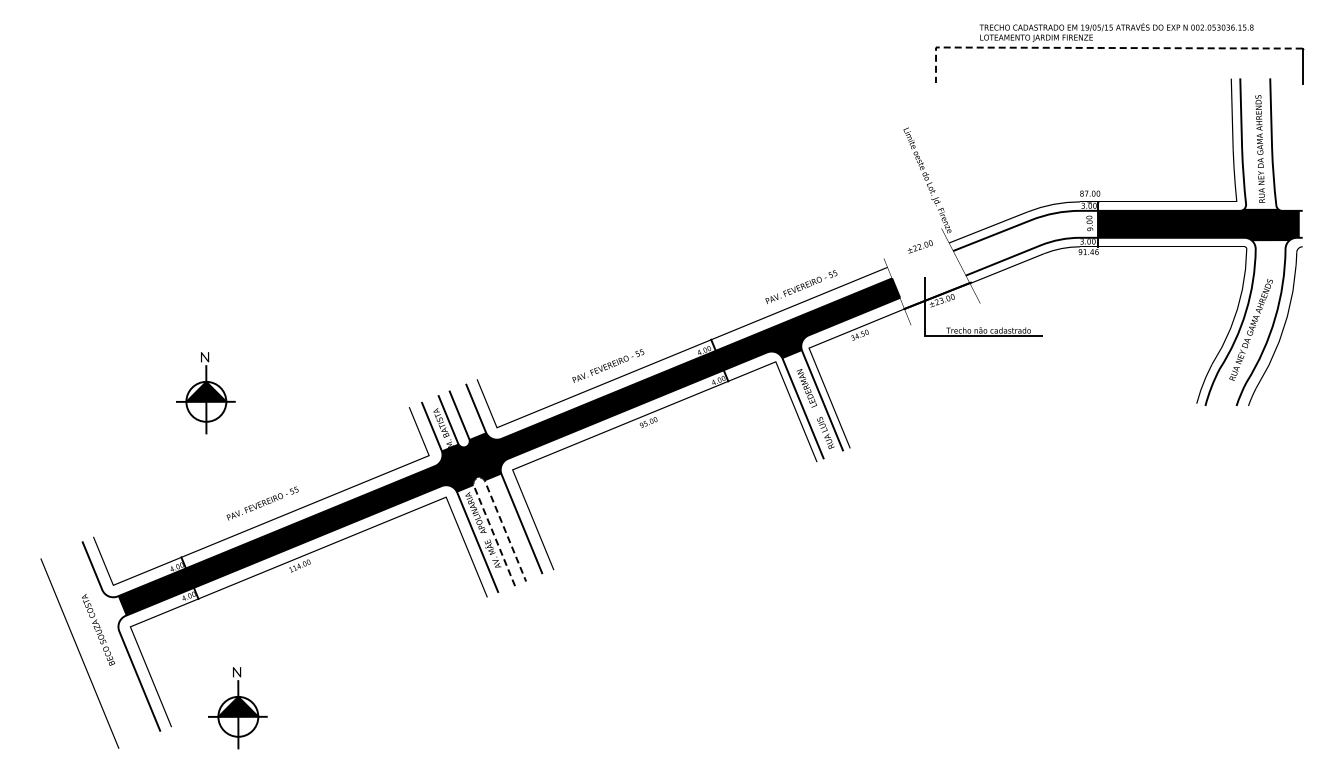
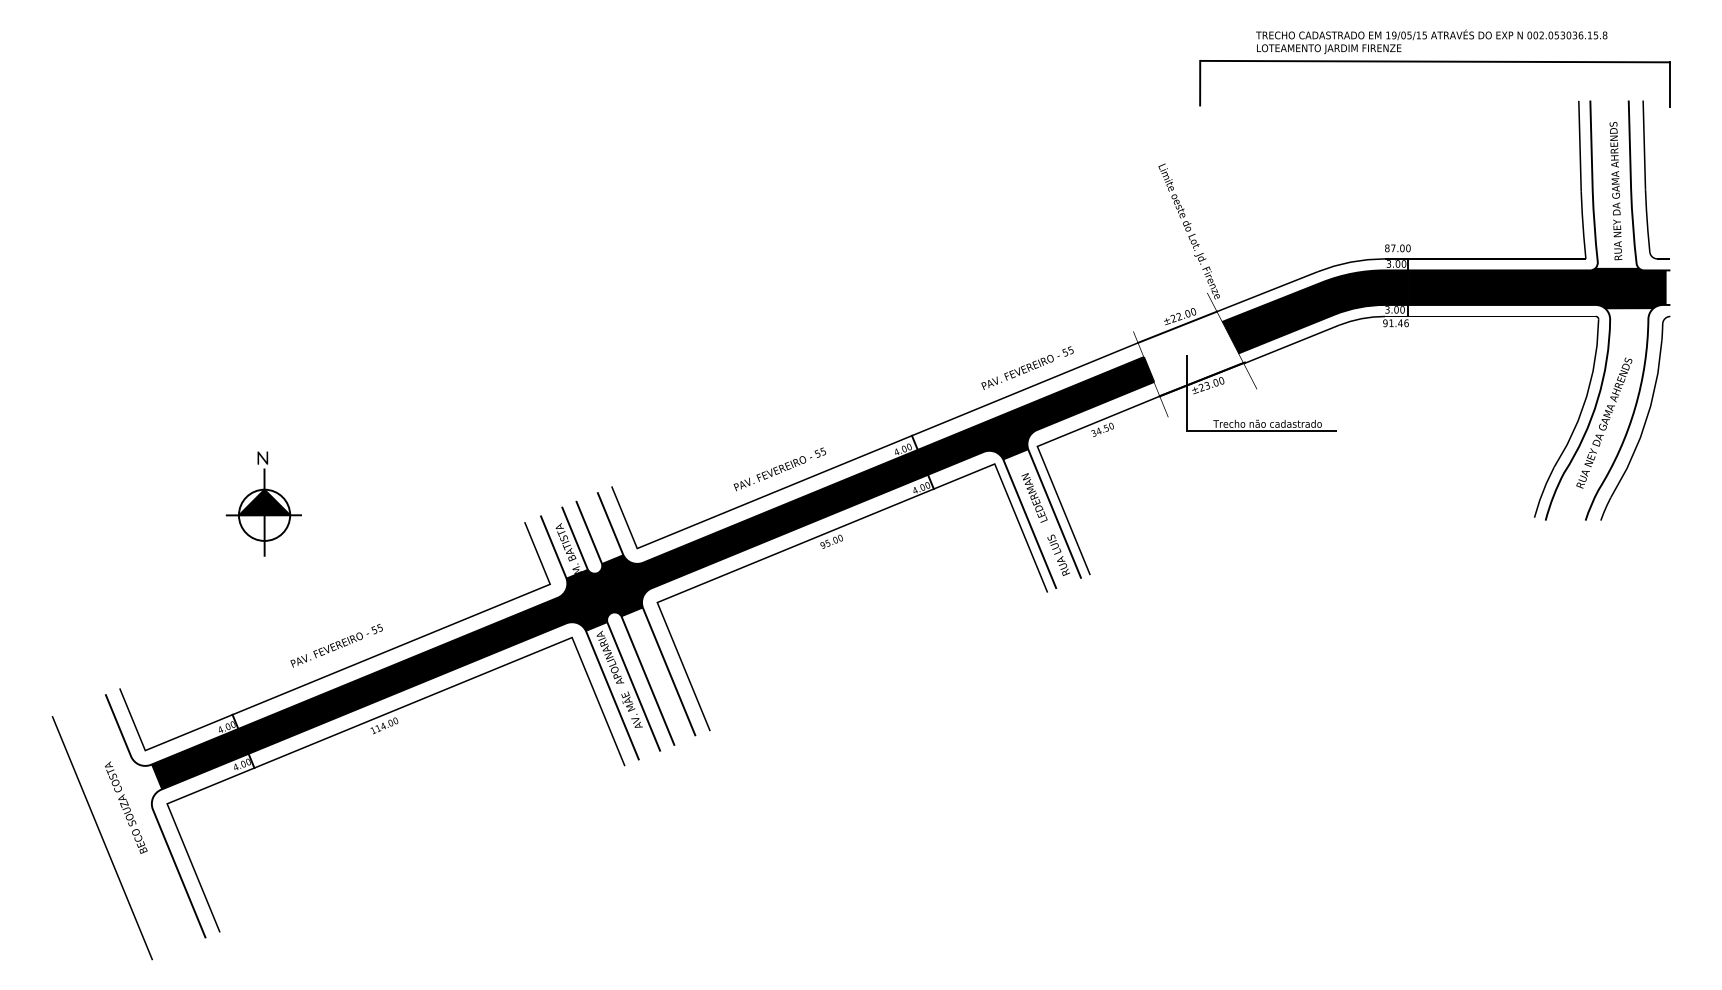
line: (1100, 47) -> (1411, 60), dashed -> solid
curve: (1283, 140) -> (1645, 180), added
fill: (1025, 242) -> (1314, 310), added
line: (918, 255) -> (1177, 327), added
line: (477, 478) -> (612, 613), dashed -> solid
part: (237, 708) -> (304, 908), removed

